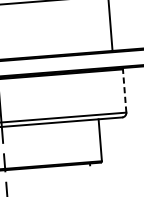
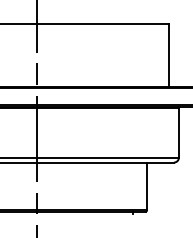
line: (124, 90) -> (178, 132), dashed -> solid

